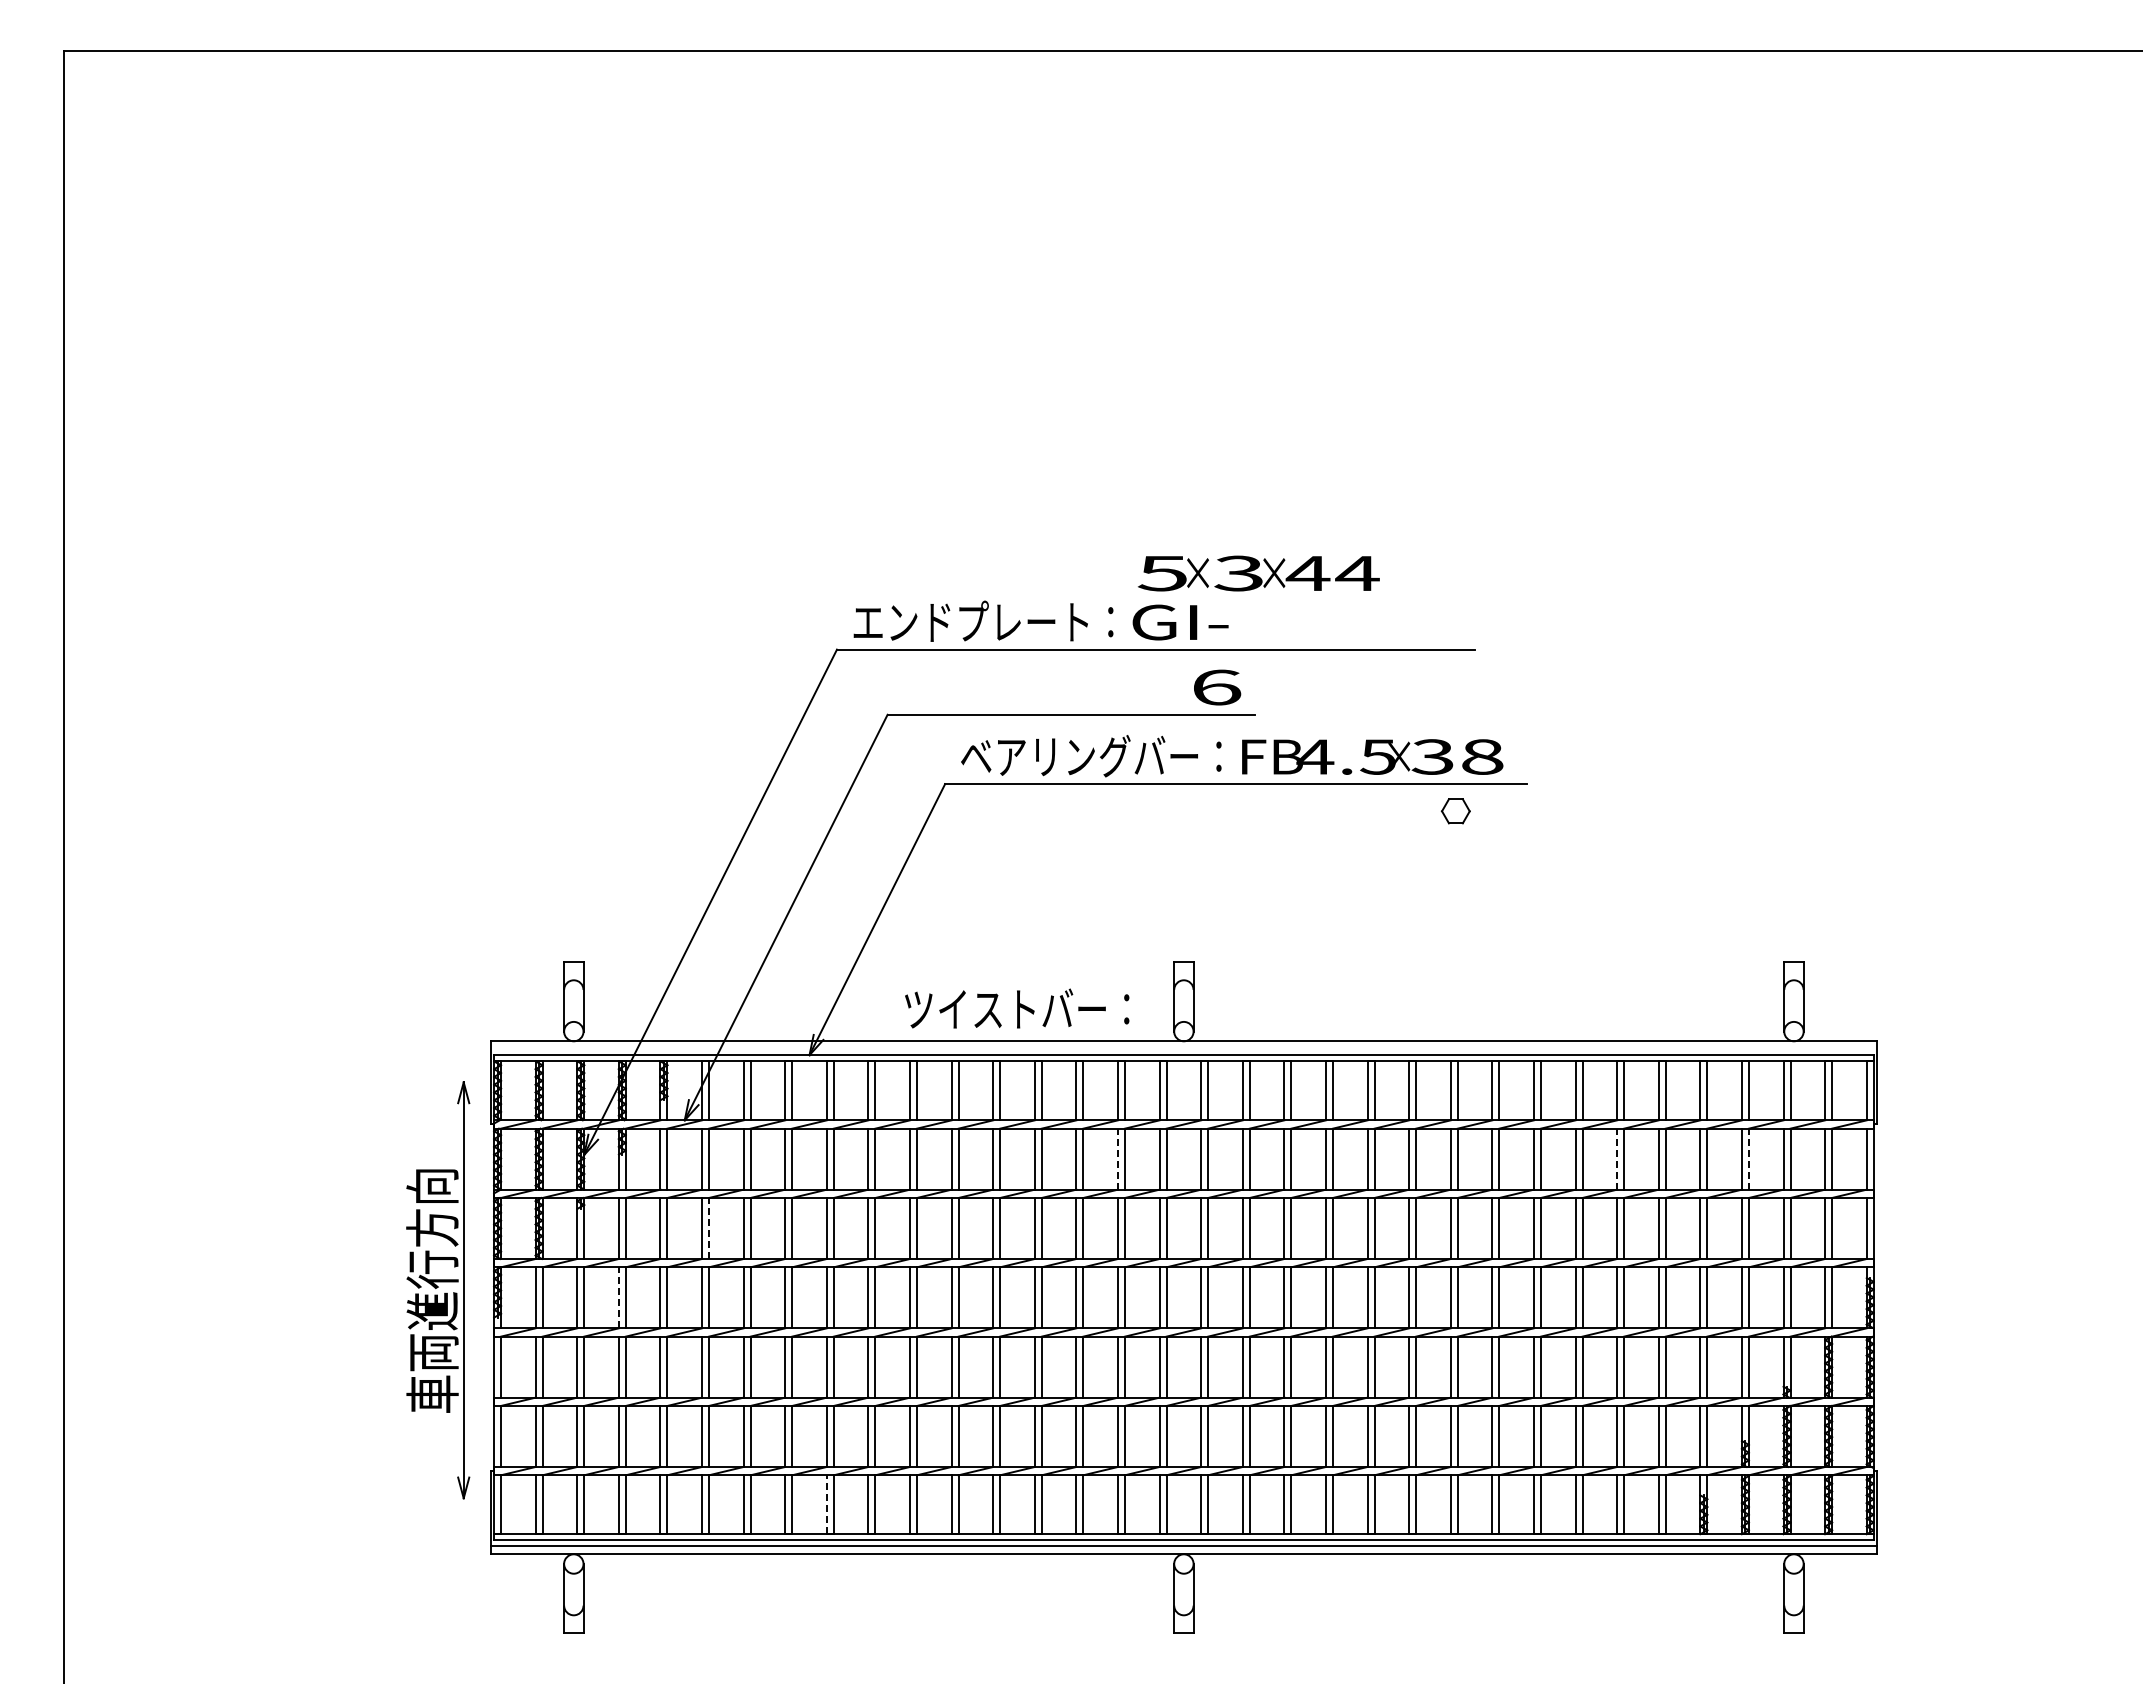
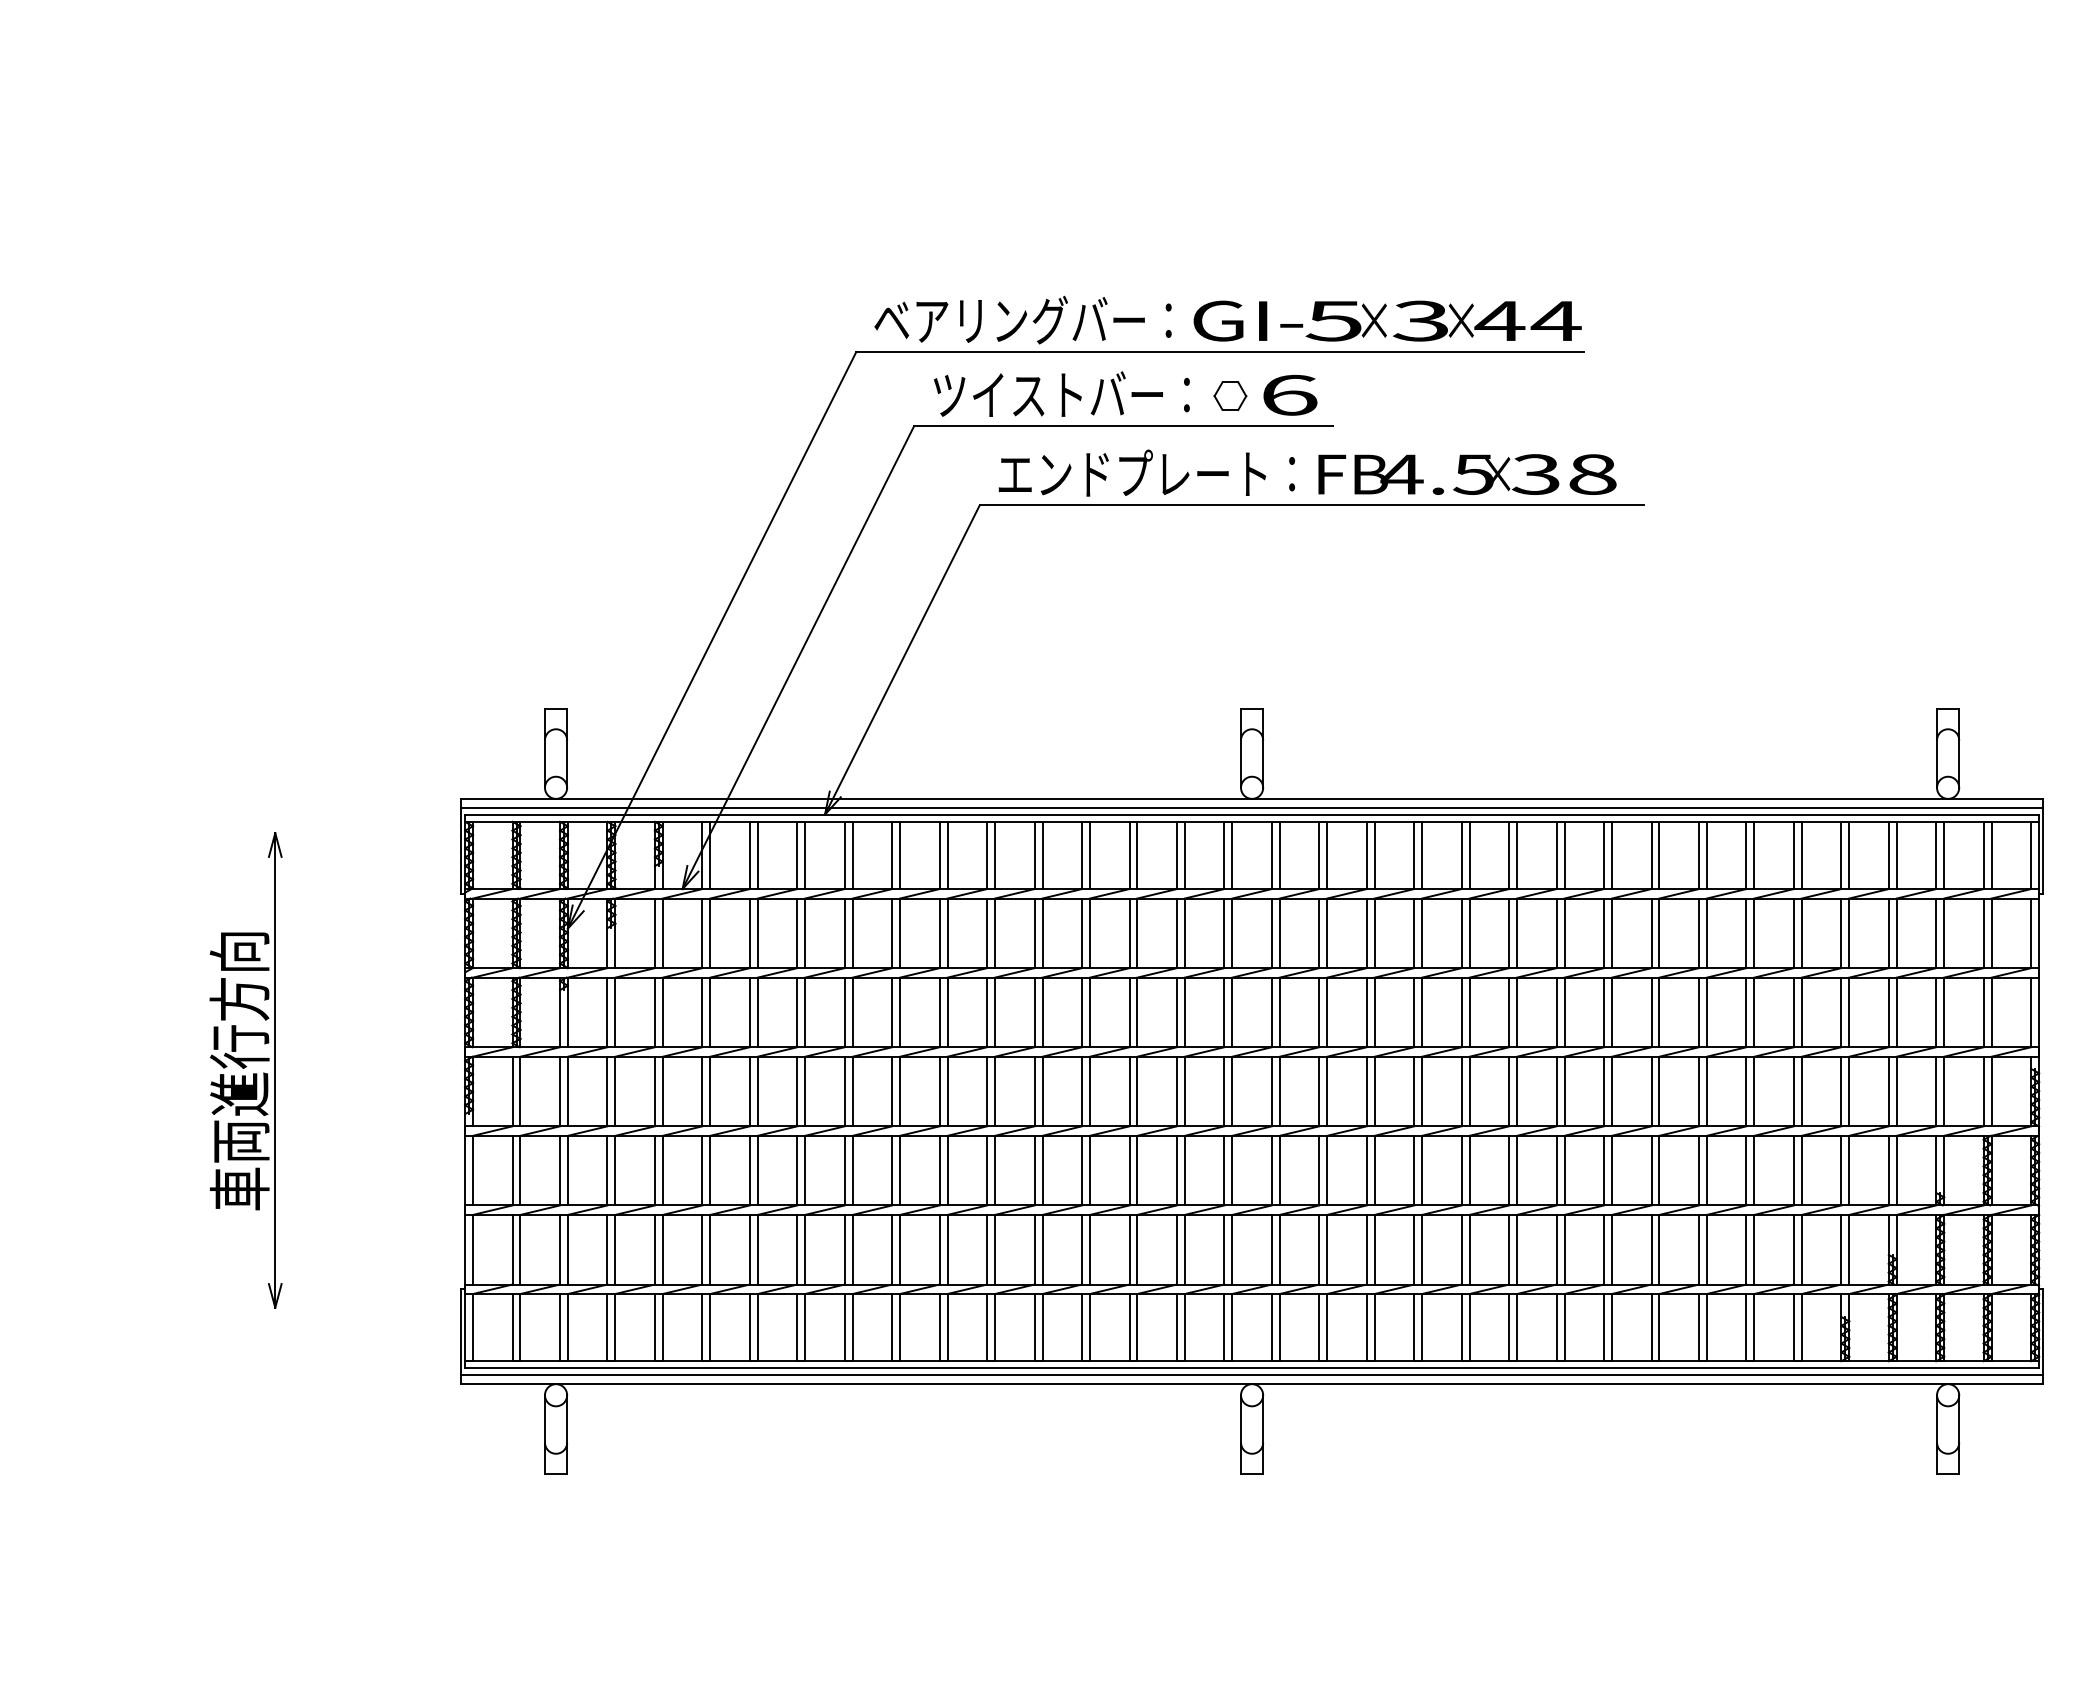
text: (1258, 573) -> (1443, 321), moved
text: (970, 621) -> (1008, 319), エンドプレート： -> ベアリングバー：
text: (1079, 756) -> (1132, 473), ベアリングバー： -> エンドプレート：
part: (1455, 811) -> (1229, 396), moved
text: (1017, 1008) -> (1062, 394), moved
line: (1183, 1049) -> (1251, 808), added
line: (1118, 1159) -> (1177, 933), dashed -> solid
line: (1617, 1159) -> (1746, 933), dashed -> solid
line: (1748, 1159) -> (1896, 933), dashed -> solid
line: (709, 1228) -> (710, 1012), dashed -> solid
part: (438, 1290) -> (246, 1070), moved
line: (618, 1297) -> (607, 1091), dashed -> solid
line: (826, 1504) -> (844, 1327), dashed -> solid

